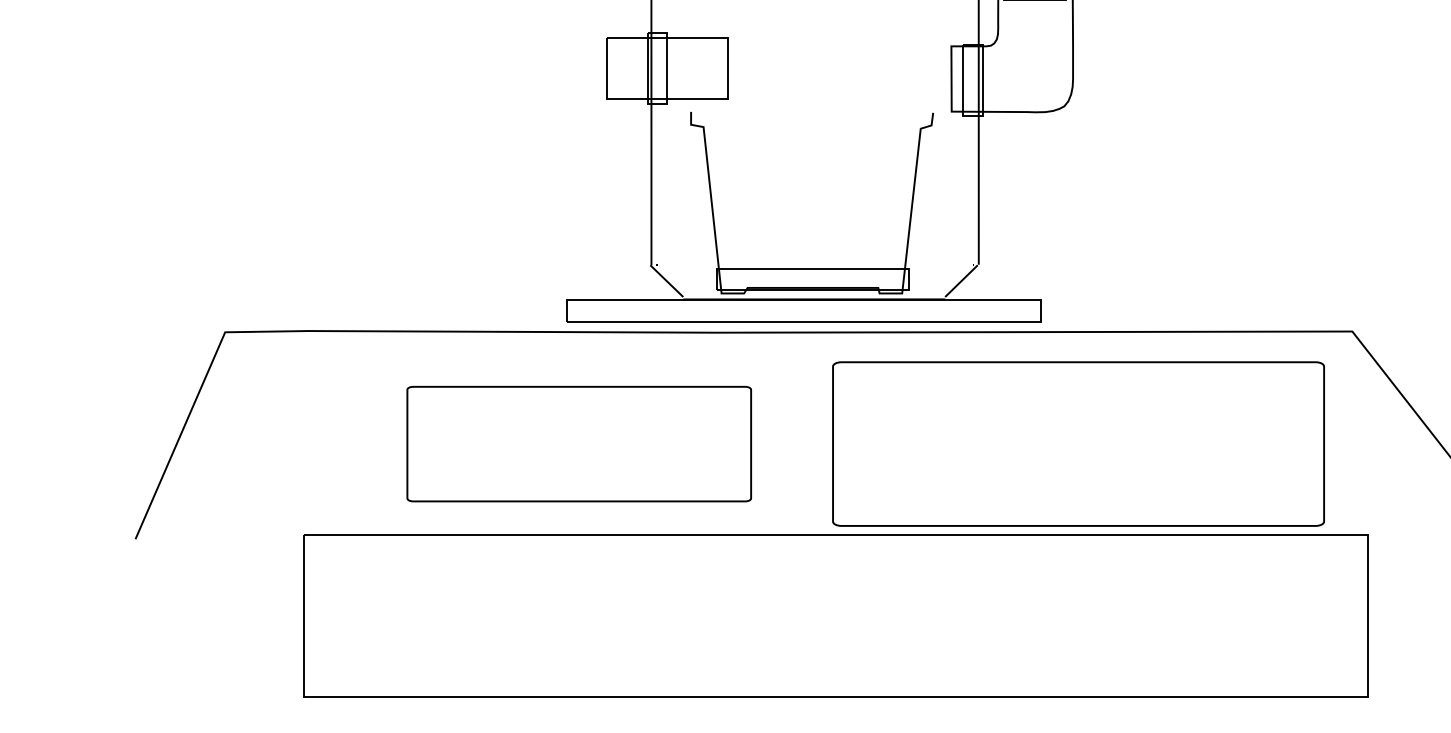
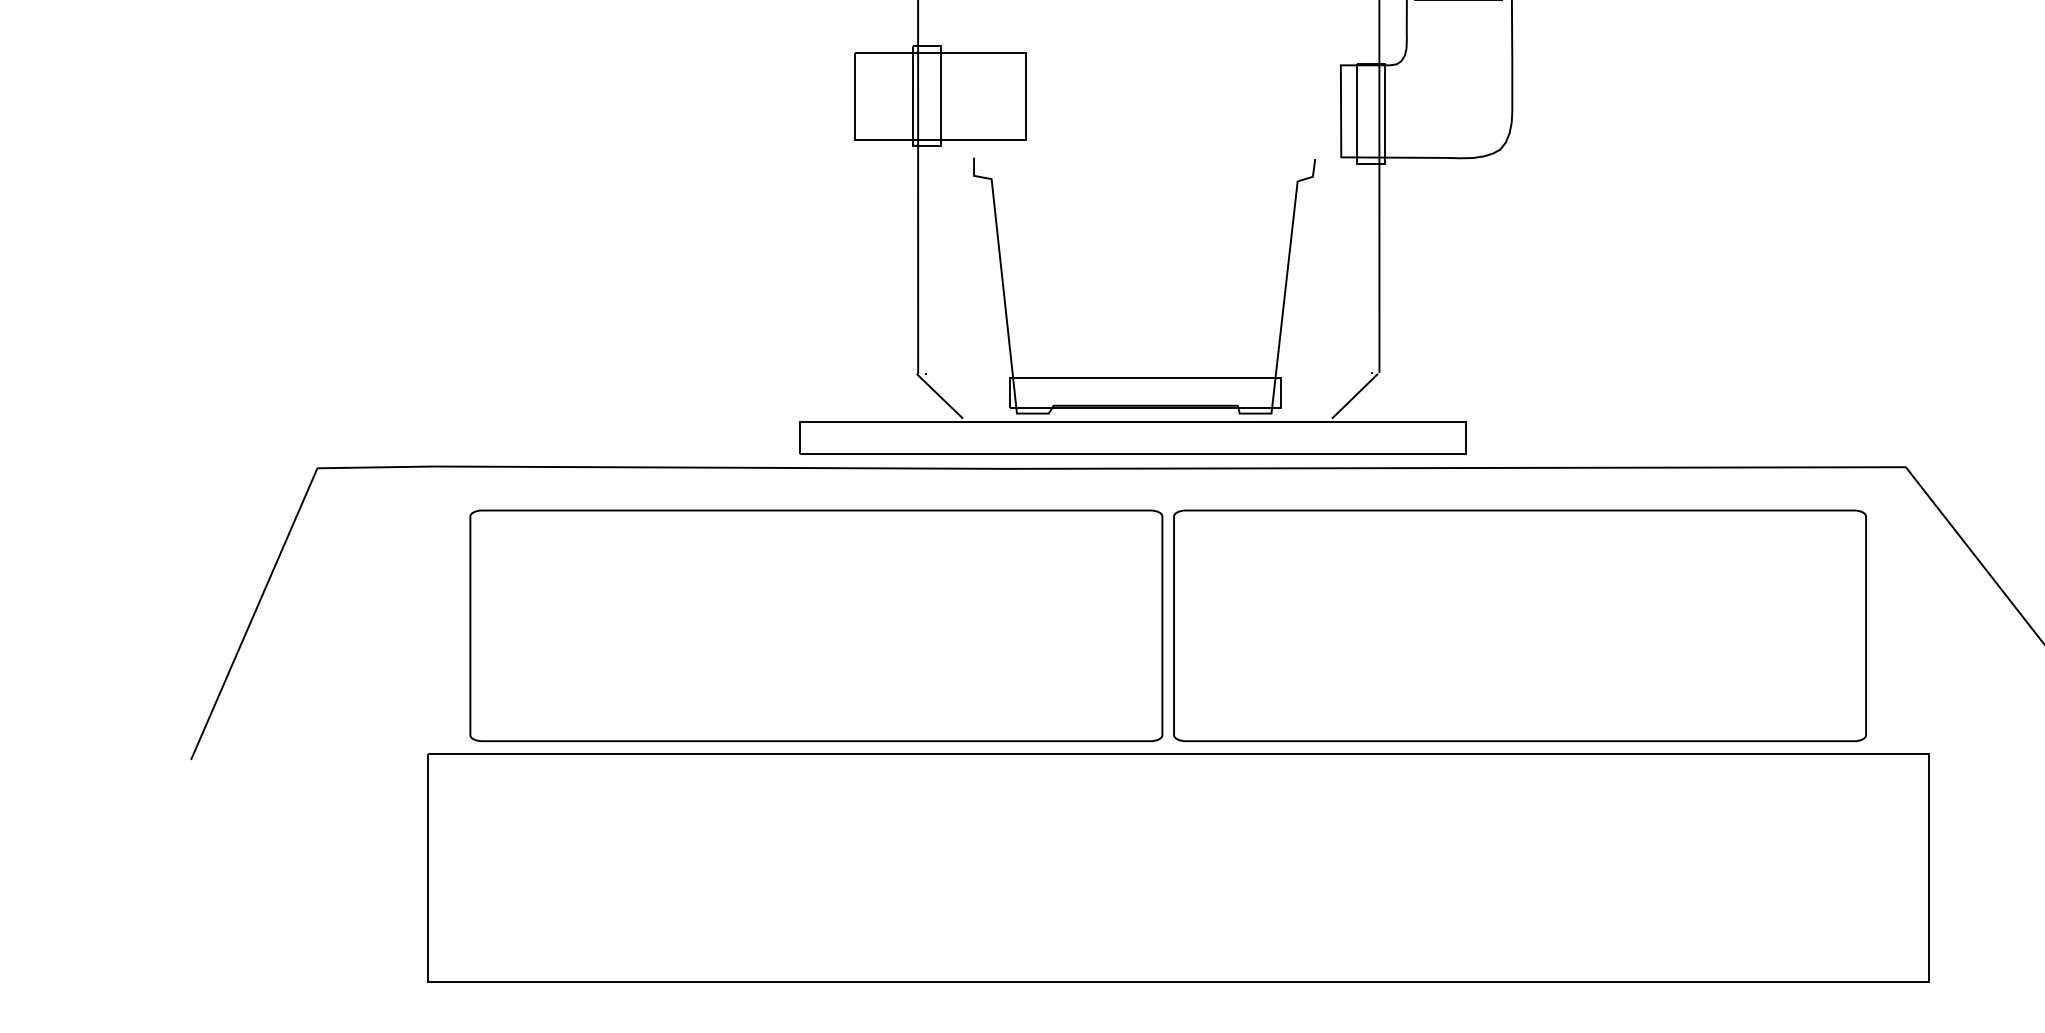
part: (579, 443) -> (816, 625), size x1.43

